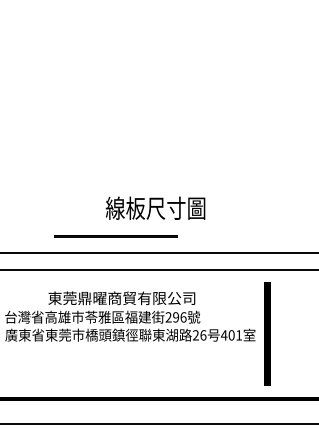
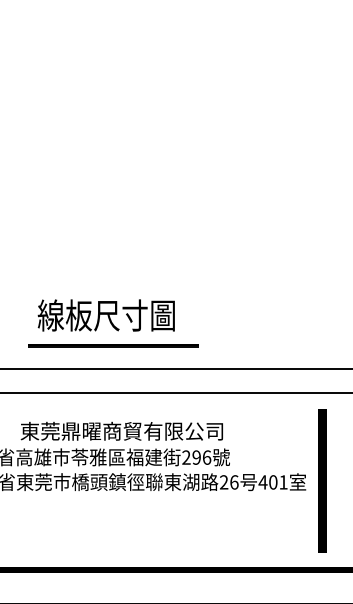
text: (155, 207) -> (106, 314), moved

